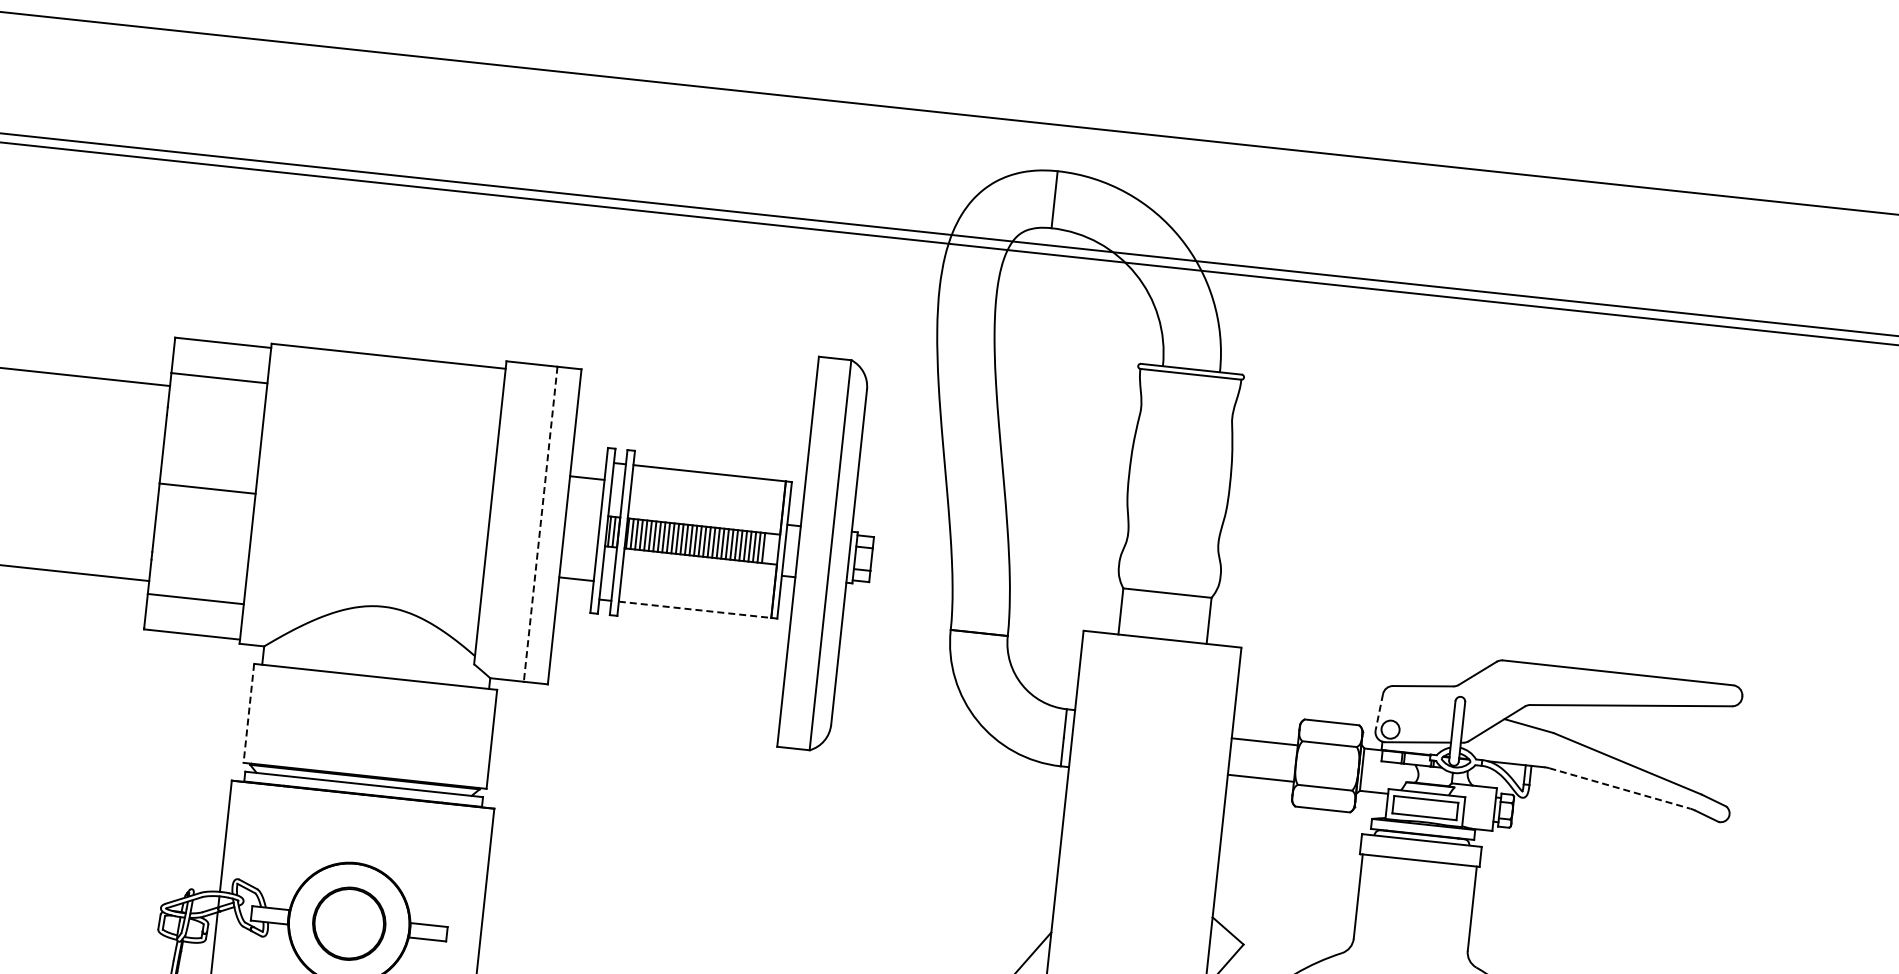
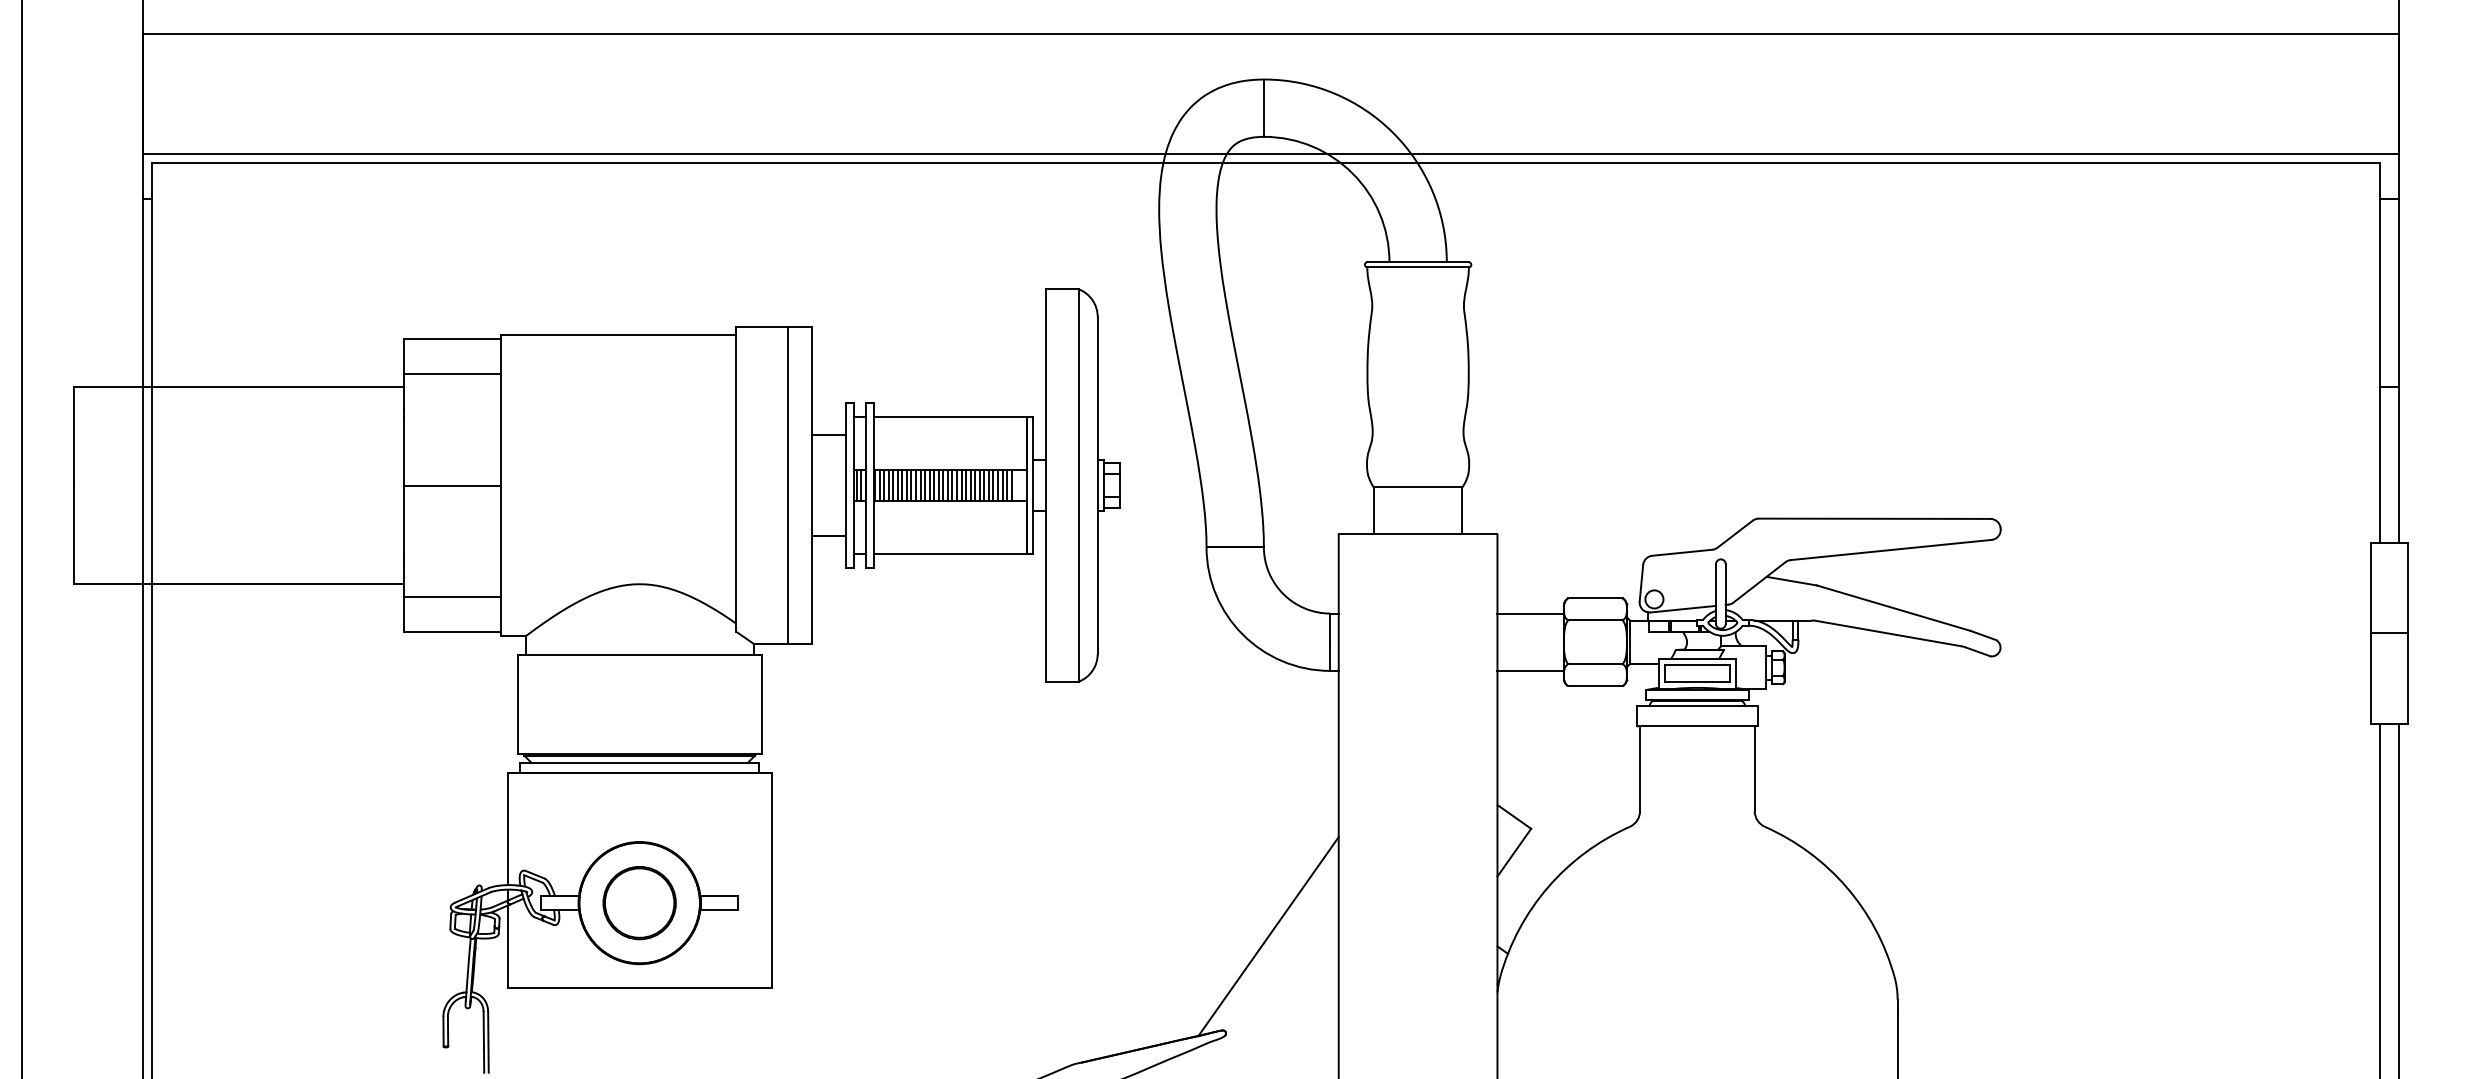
line: (540, 525) -> (787, 486), dashed -> solid
line: (695, 610) -> (950, 554), dashed -> solid
line: (1379, 712) -> (1641, 583), dashed -> solid
line: (248, 713) -> (517, 704), dashed -> solid
line: (1264, 741) -> (1530, 670), moved
line: (1260, 778) -> (1530, 613), moved
line: (1620, 788) -> (1889, 633), dashed -> solid

